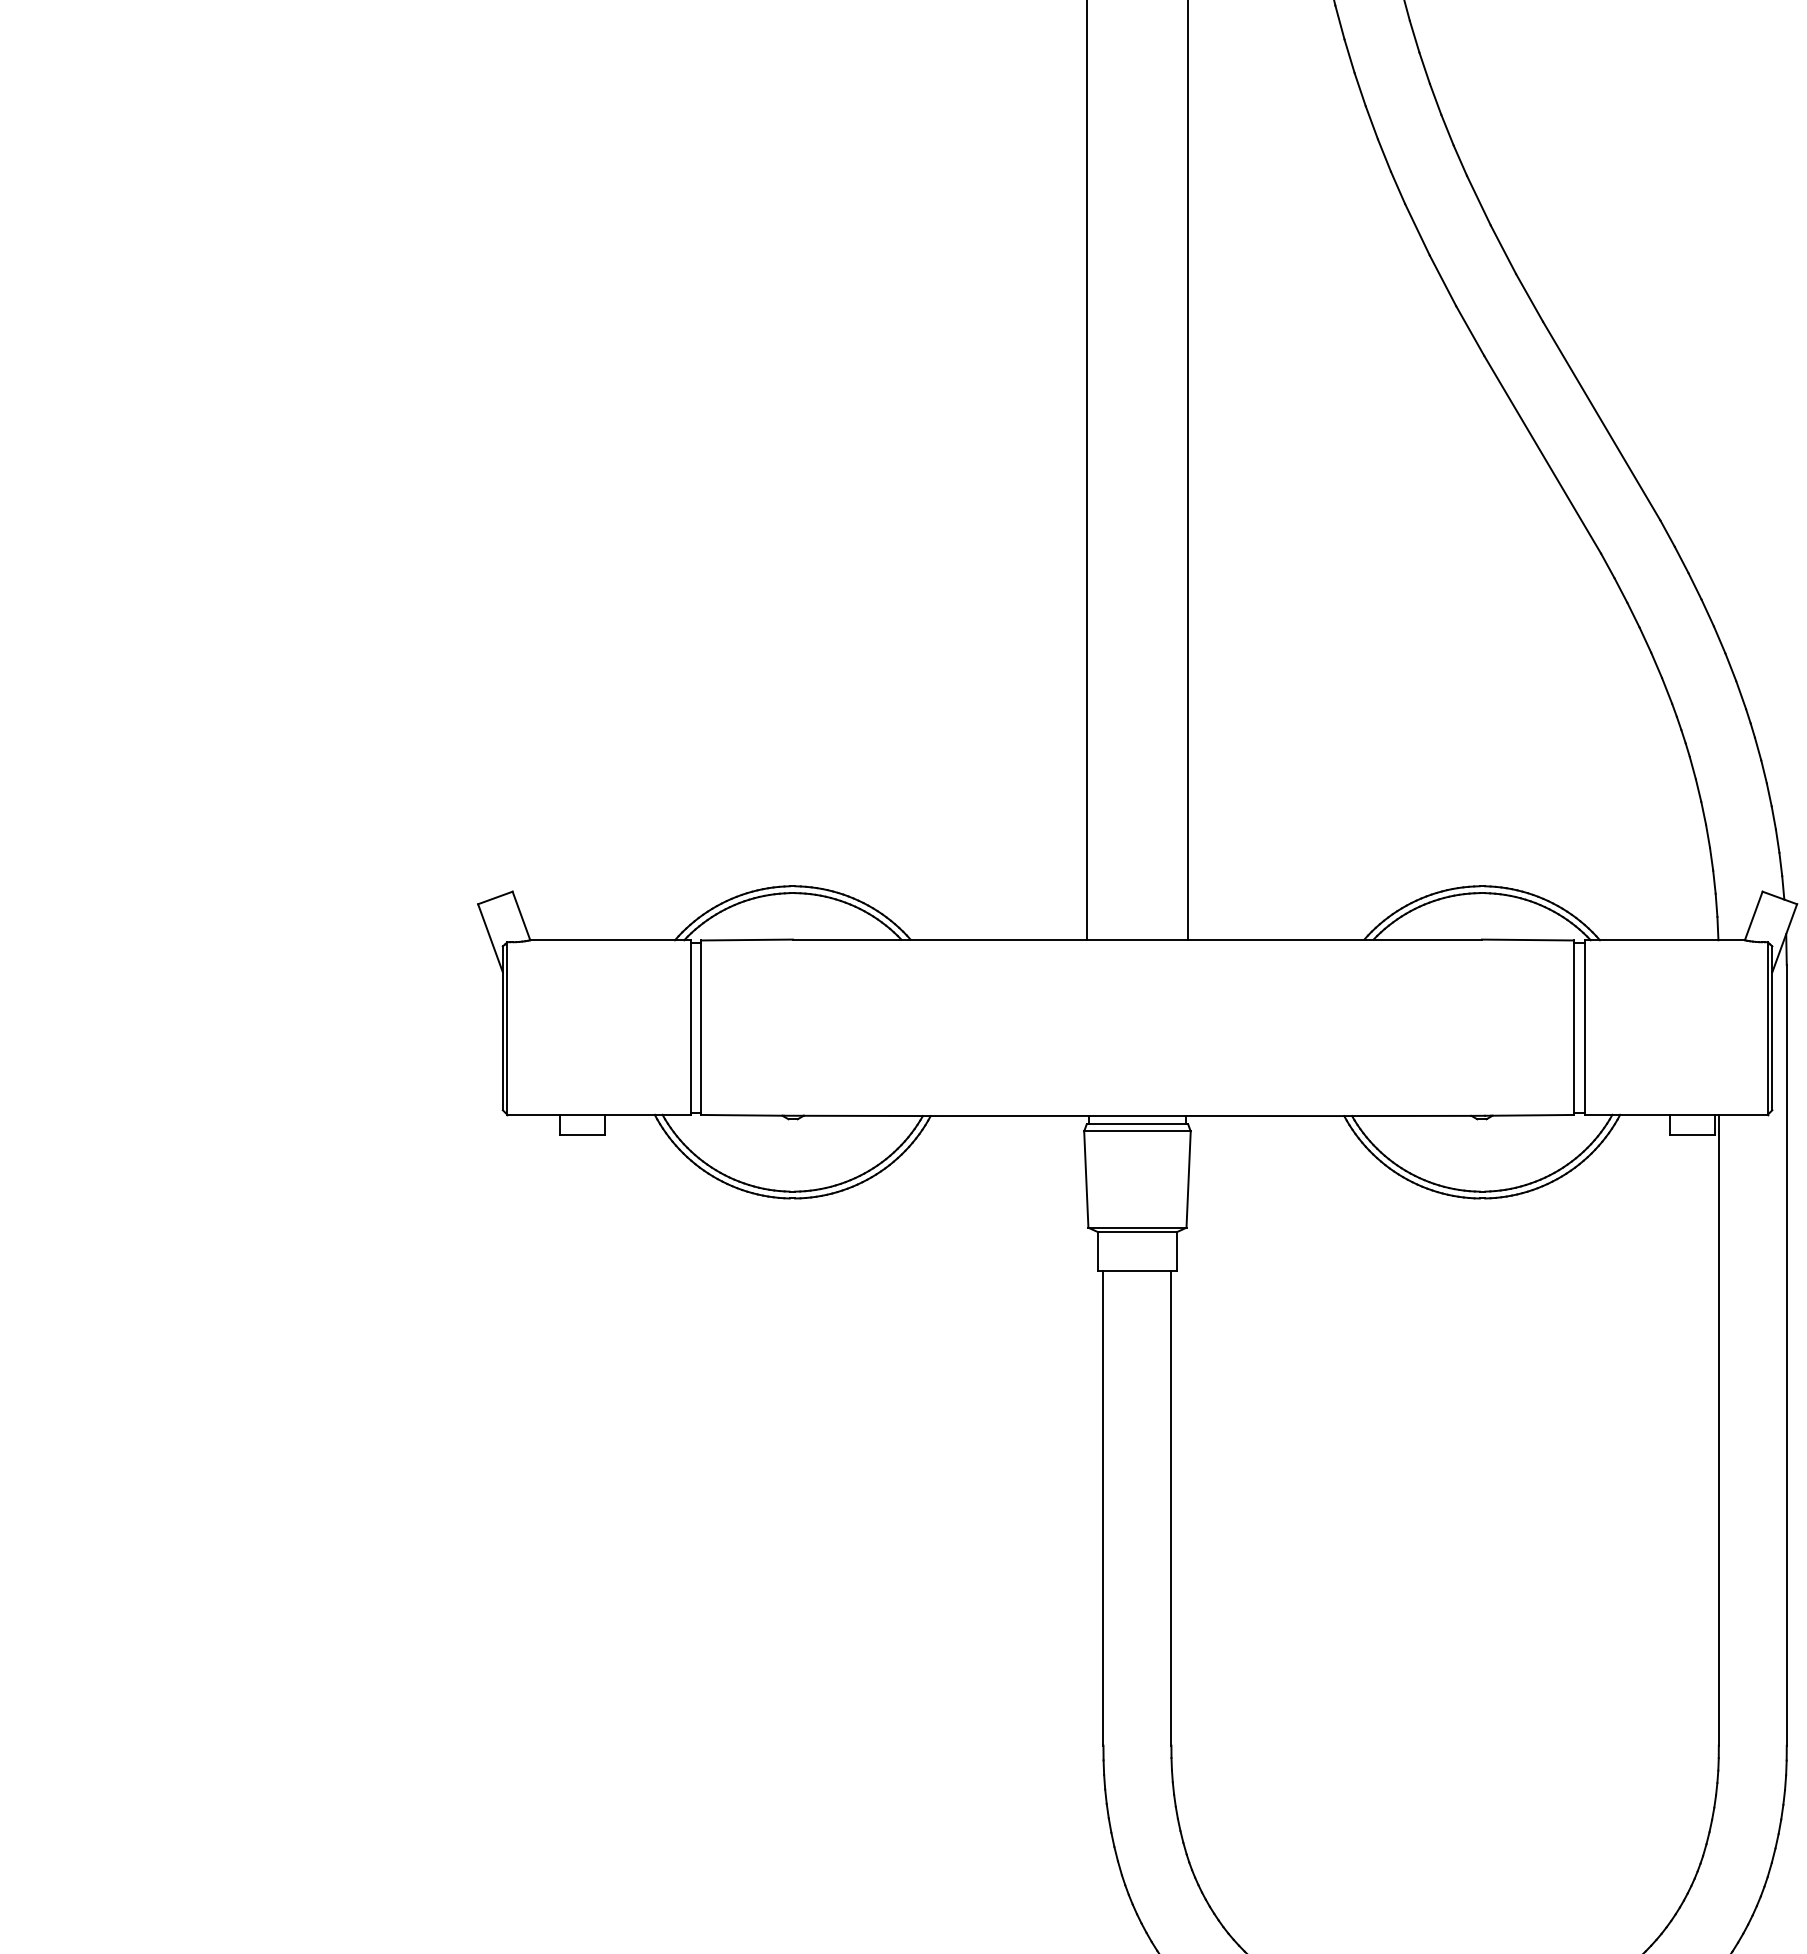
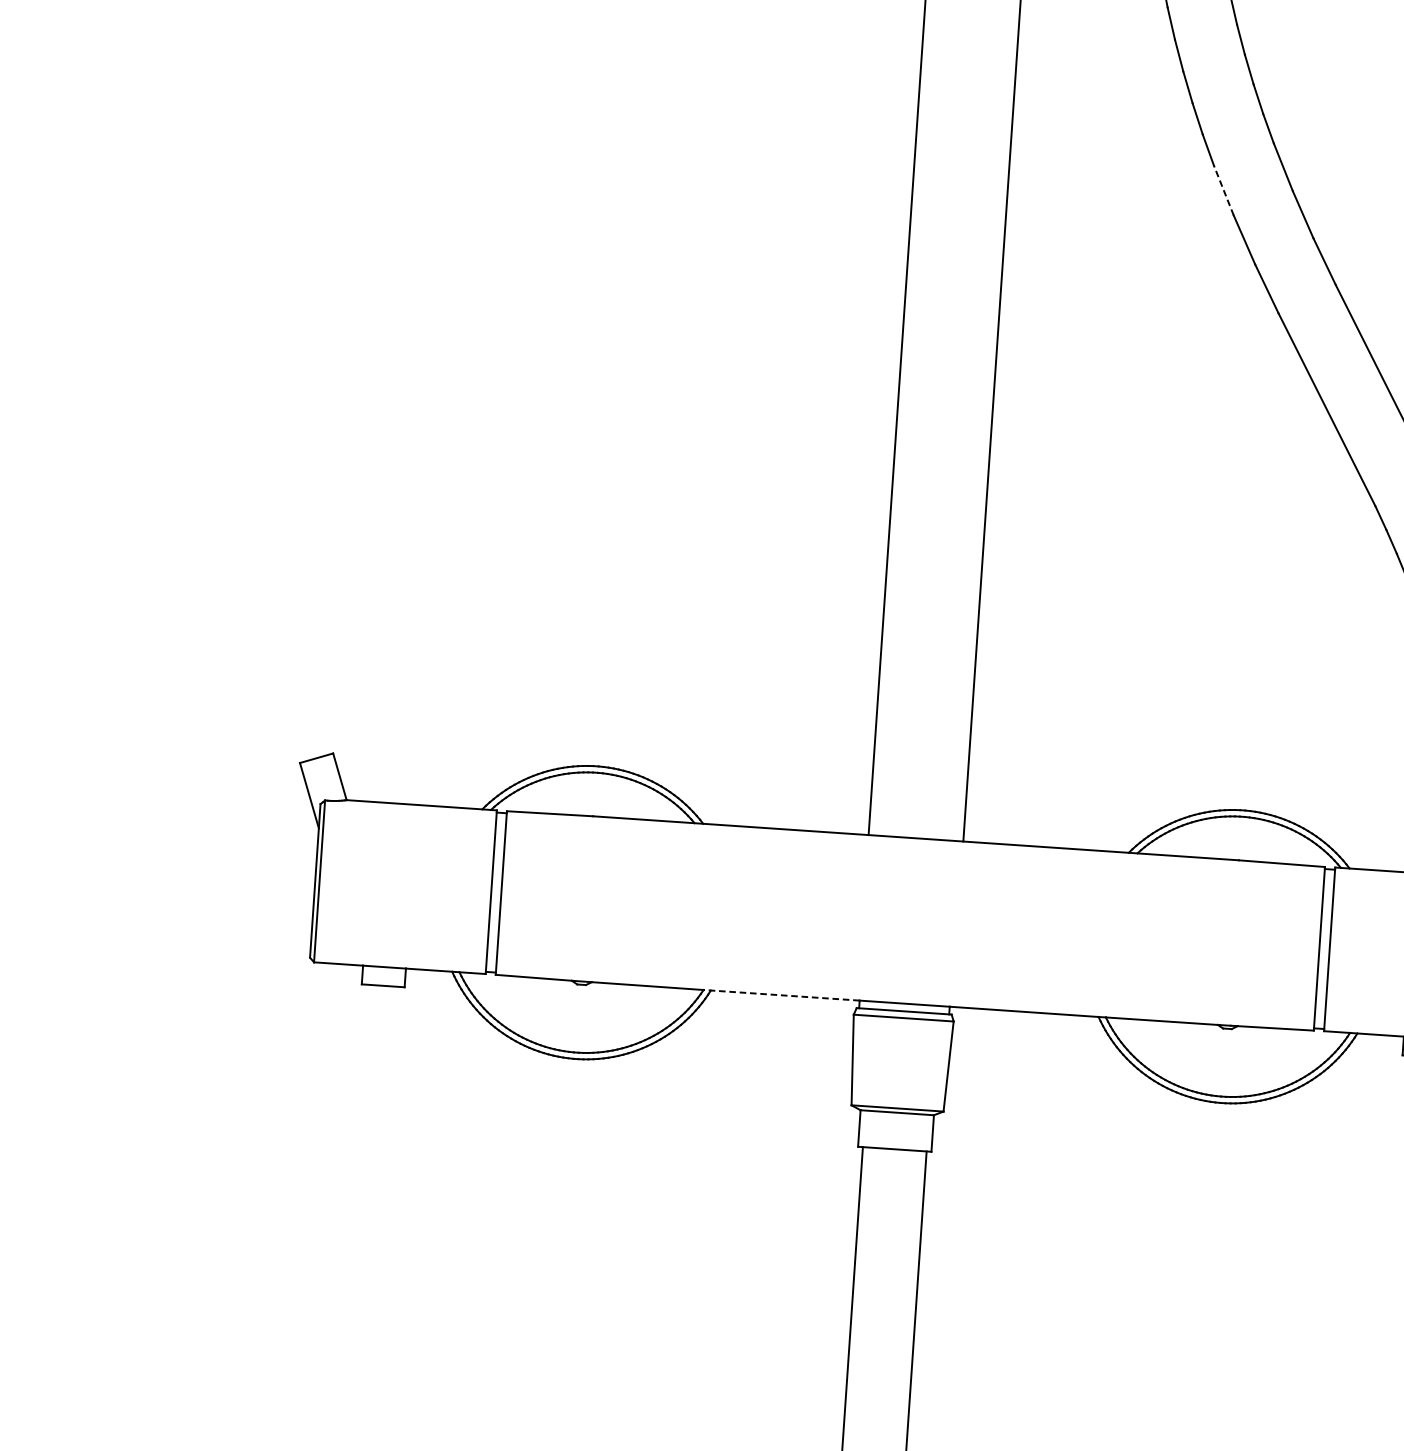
line: (1417, 229) -> (1223, 190), solid -> dashed
line: (1005, 1116) -> (780, 995), solid -> dashed

